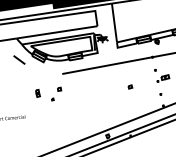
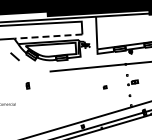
line: (56, 32) -> (47, 36), solid -> dashed
part: (56, 93) -> (43, 87), removed

